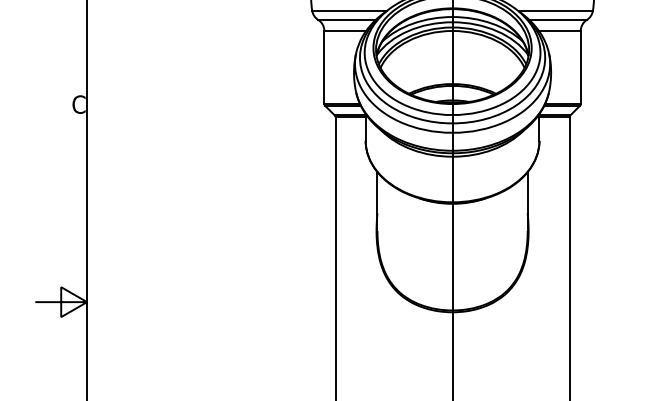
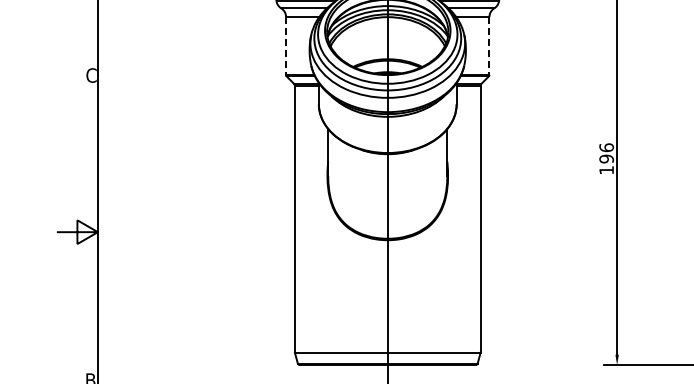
line: (324, 68) -> (286, 46), solid -> dashed
line: (580, 68) -> (489, 46), solid -> dashed

